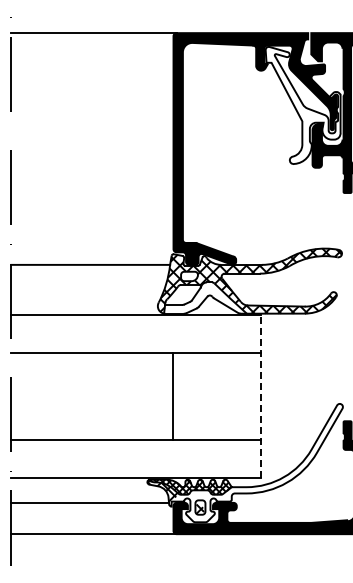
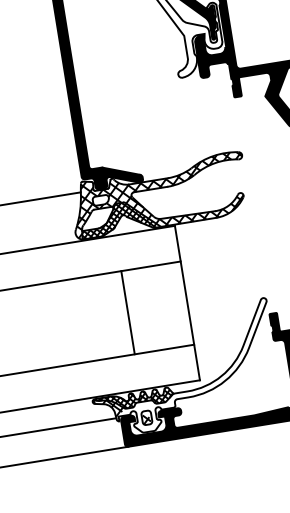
hatch: (204, 297) -> (118, 217), added
line: (261, 395) -> (187, 302), dashed -> solid
line: (172, 396) -> (127, 312), moved

